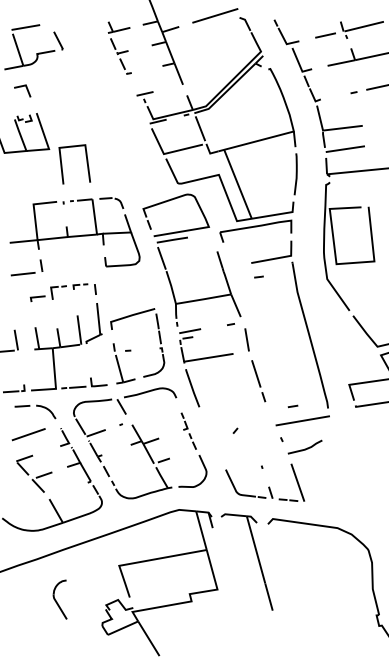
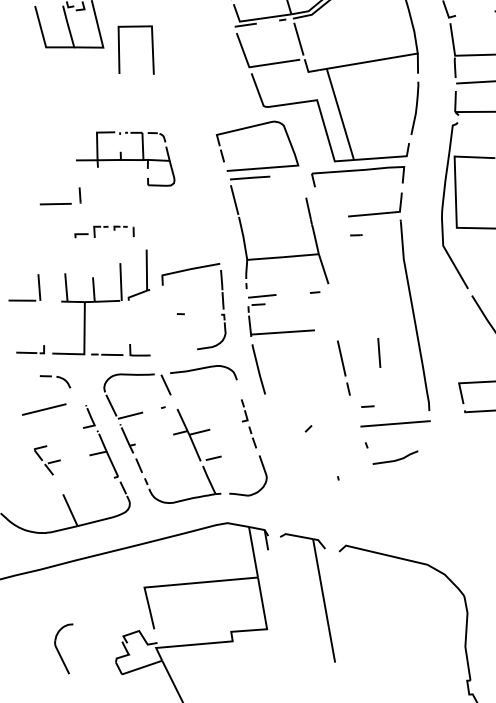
line: (62, 164) -> (120, 48), moved
part: (74, 232) -> (126, 156), size x0.6
part: (62, 292) -> (103, 232), size x0.7
line: (246, 339) -> (378, 352), moved
part: (123, 363) -> (173, 329), removed
line: (292, 406) -> (367, 406), moved
part: (35, 411) -> (55, 380), size x0.6
part: (34, 473) -> (47, 459), size x0.6
part: (265, 482) -> (340, 498), removed
part: (59, 599) -> (62, 647), moved

